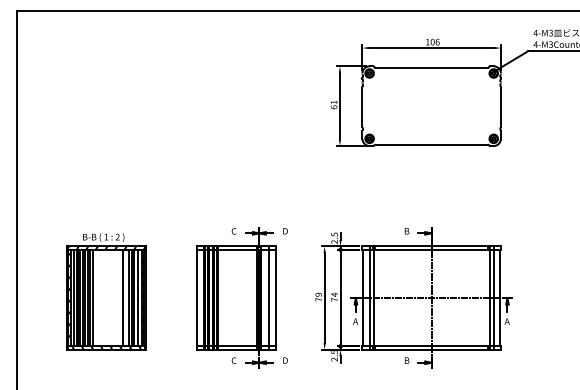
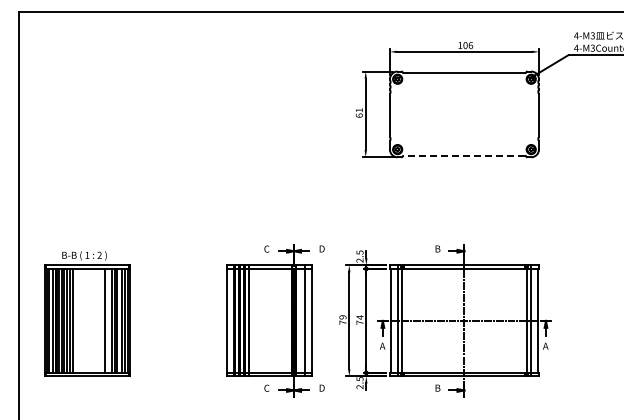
line: (431, 144) -> (464, 155), solid -> dashed
part: (106, 291) -> (87, 313), moved
part: (242, 297) -> (275, 320), moved

